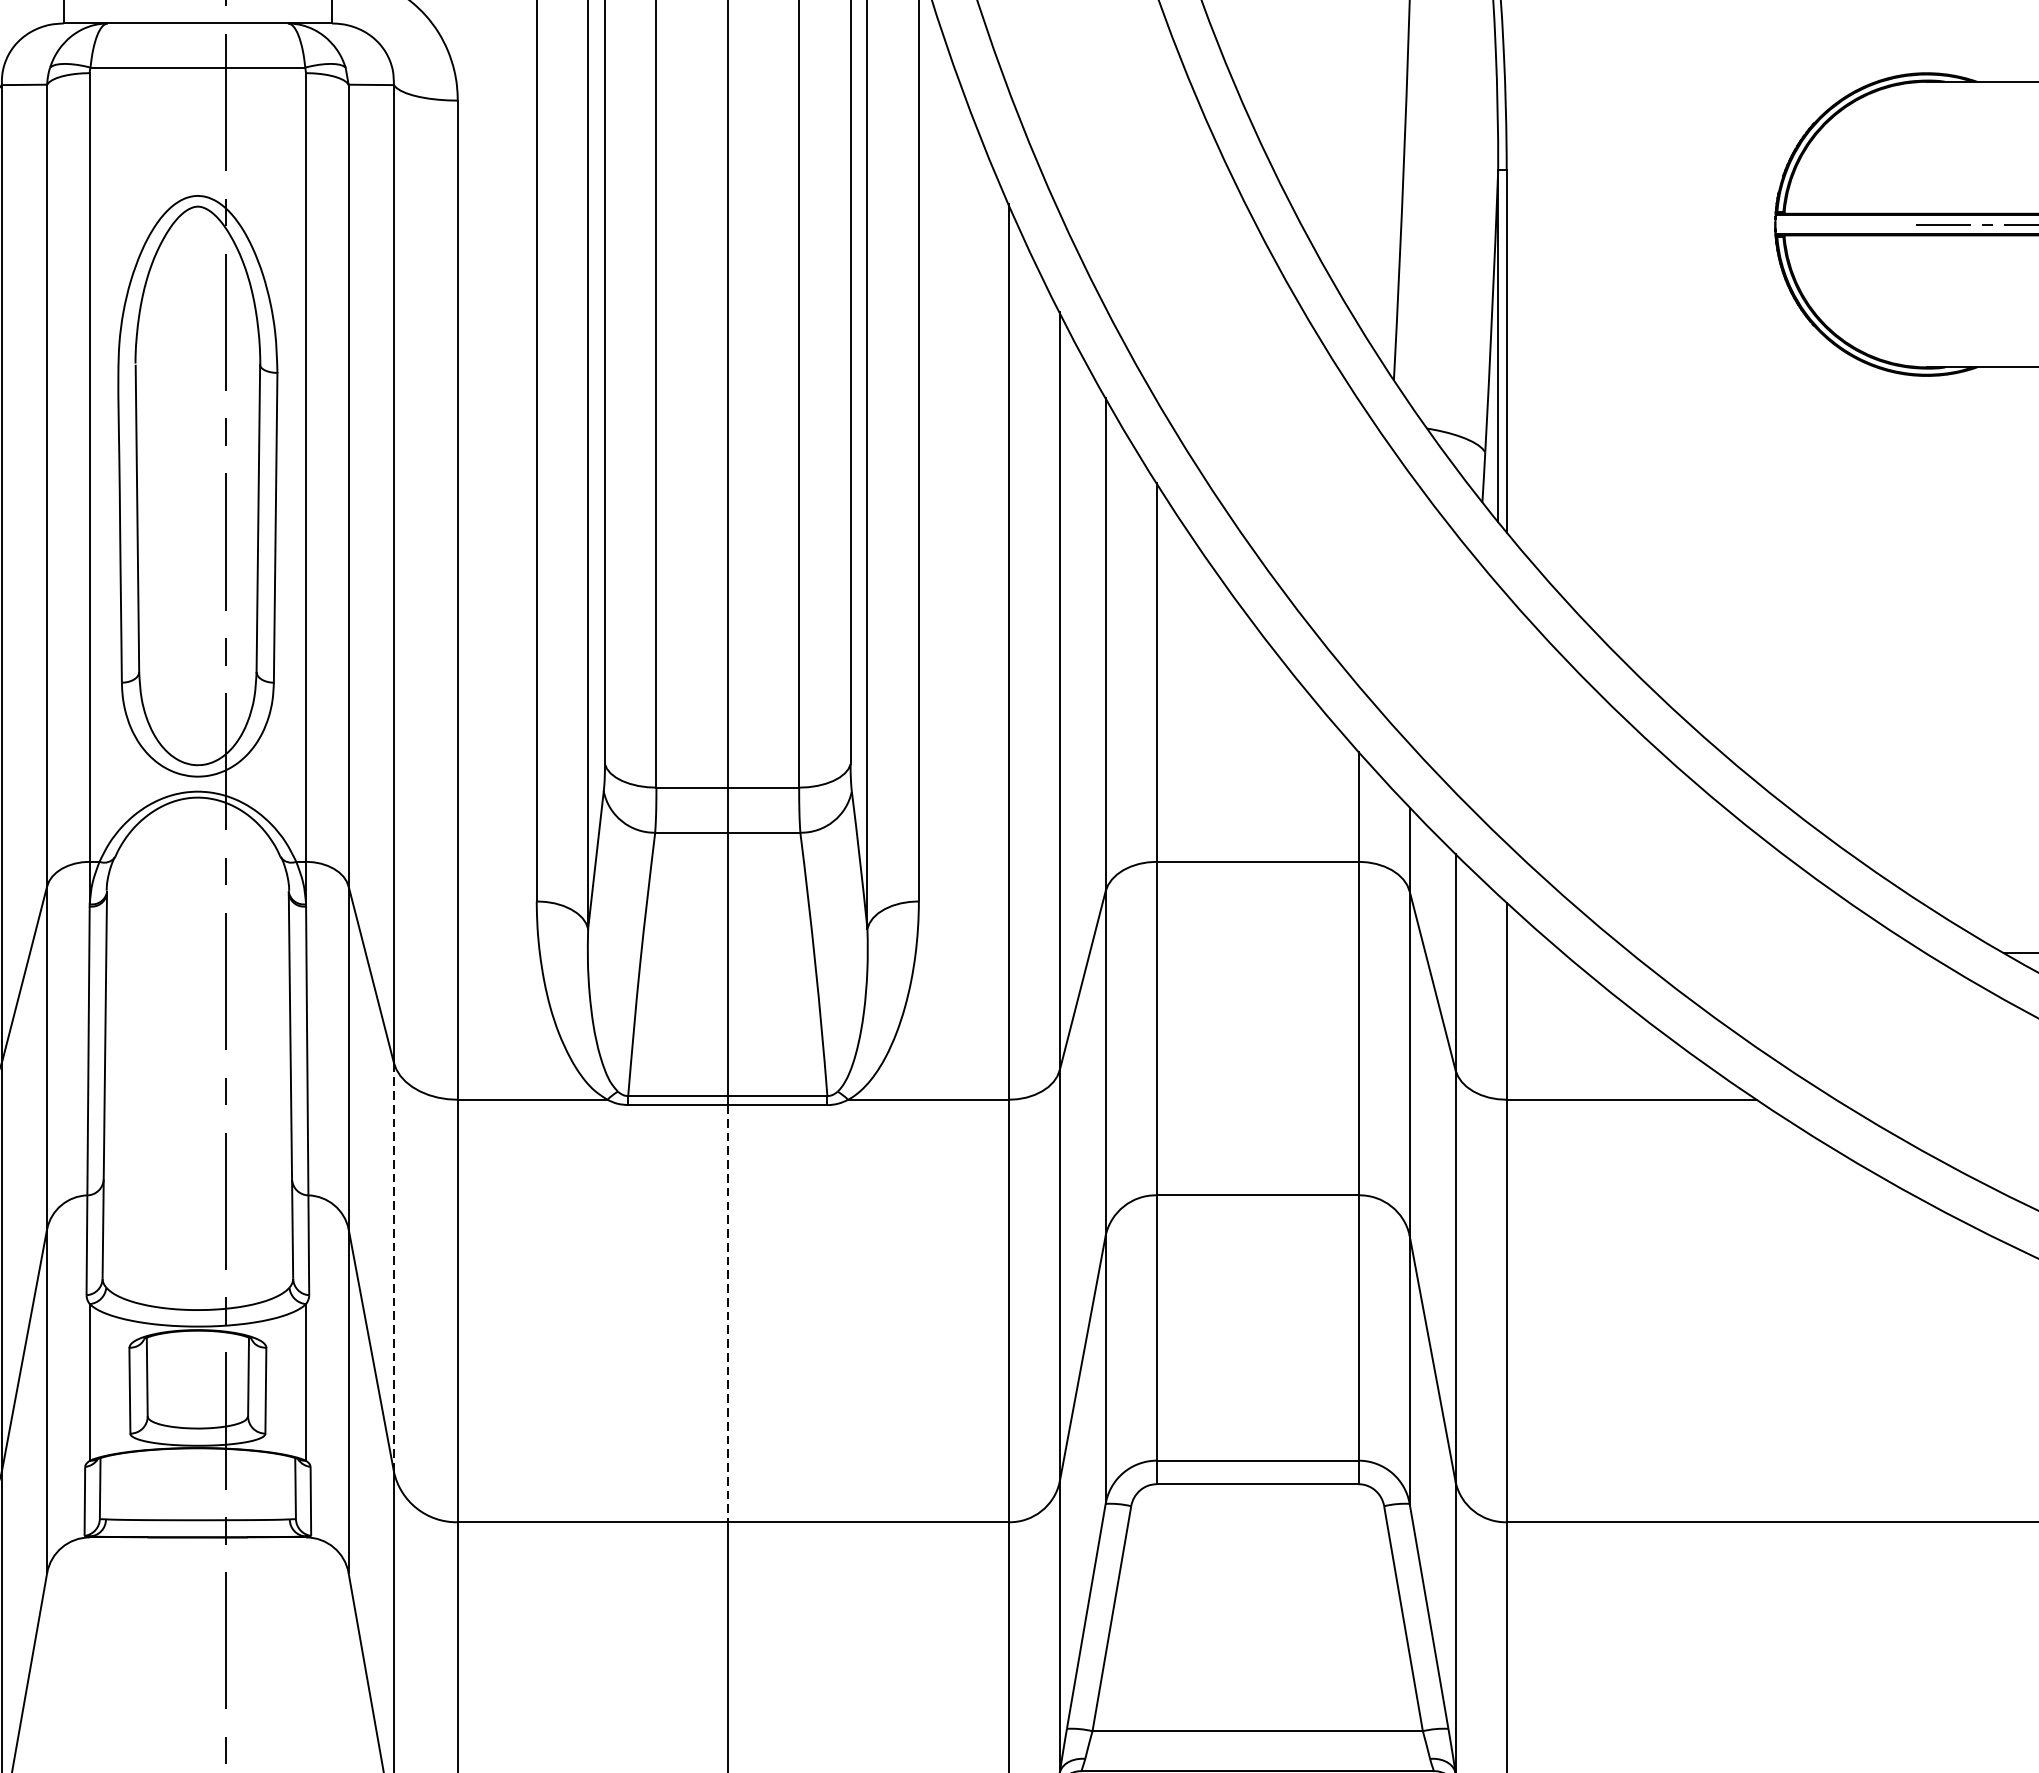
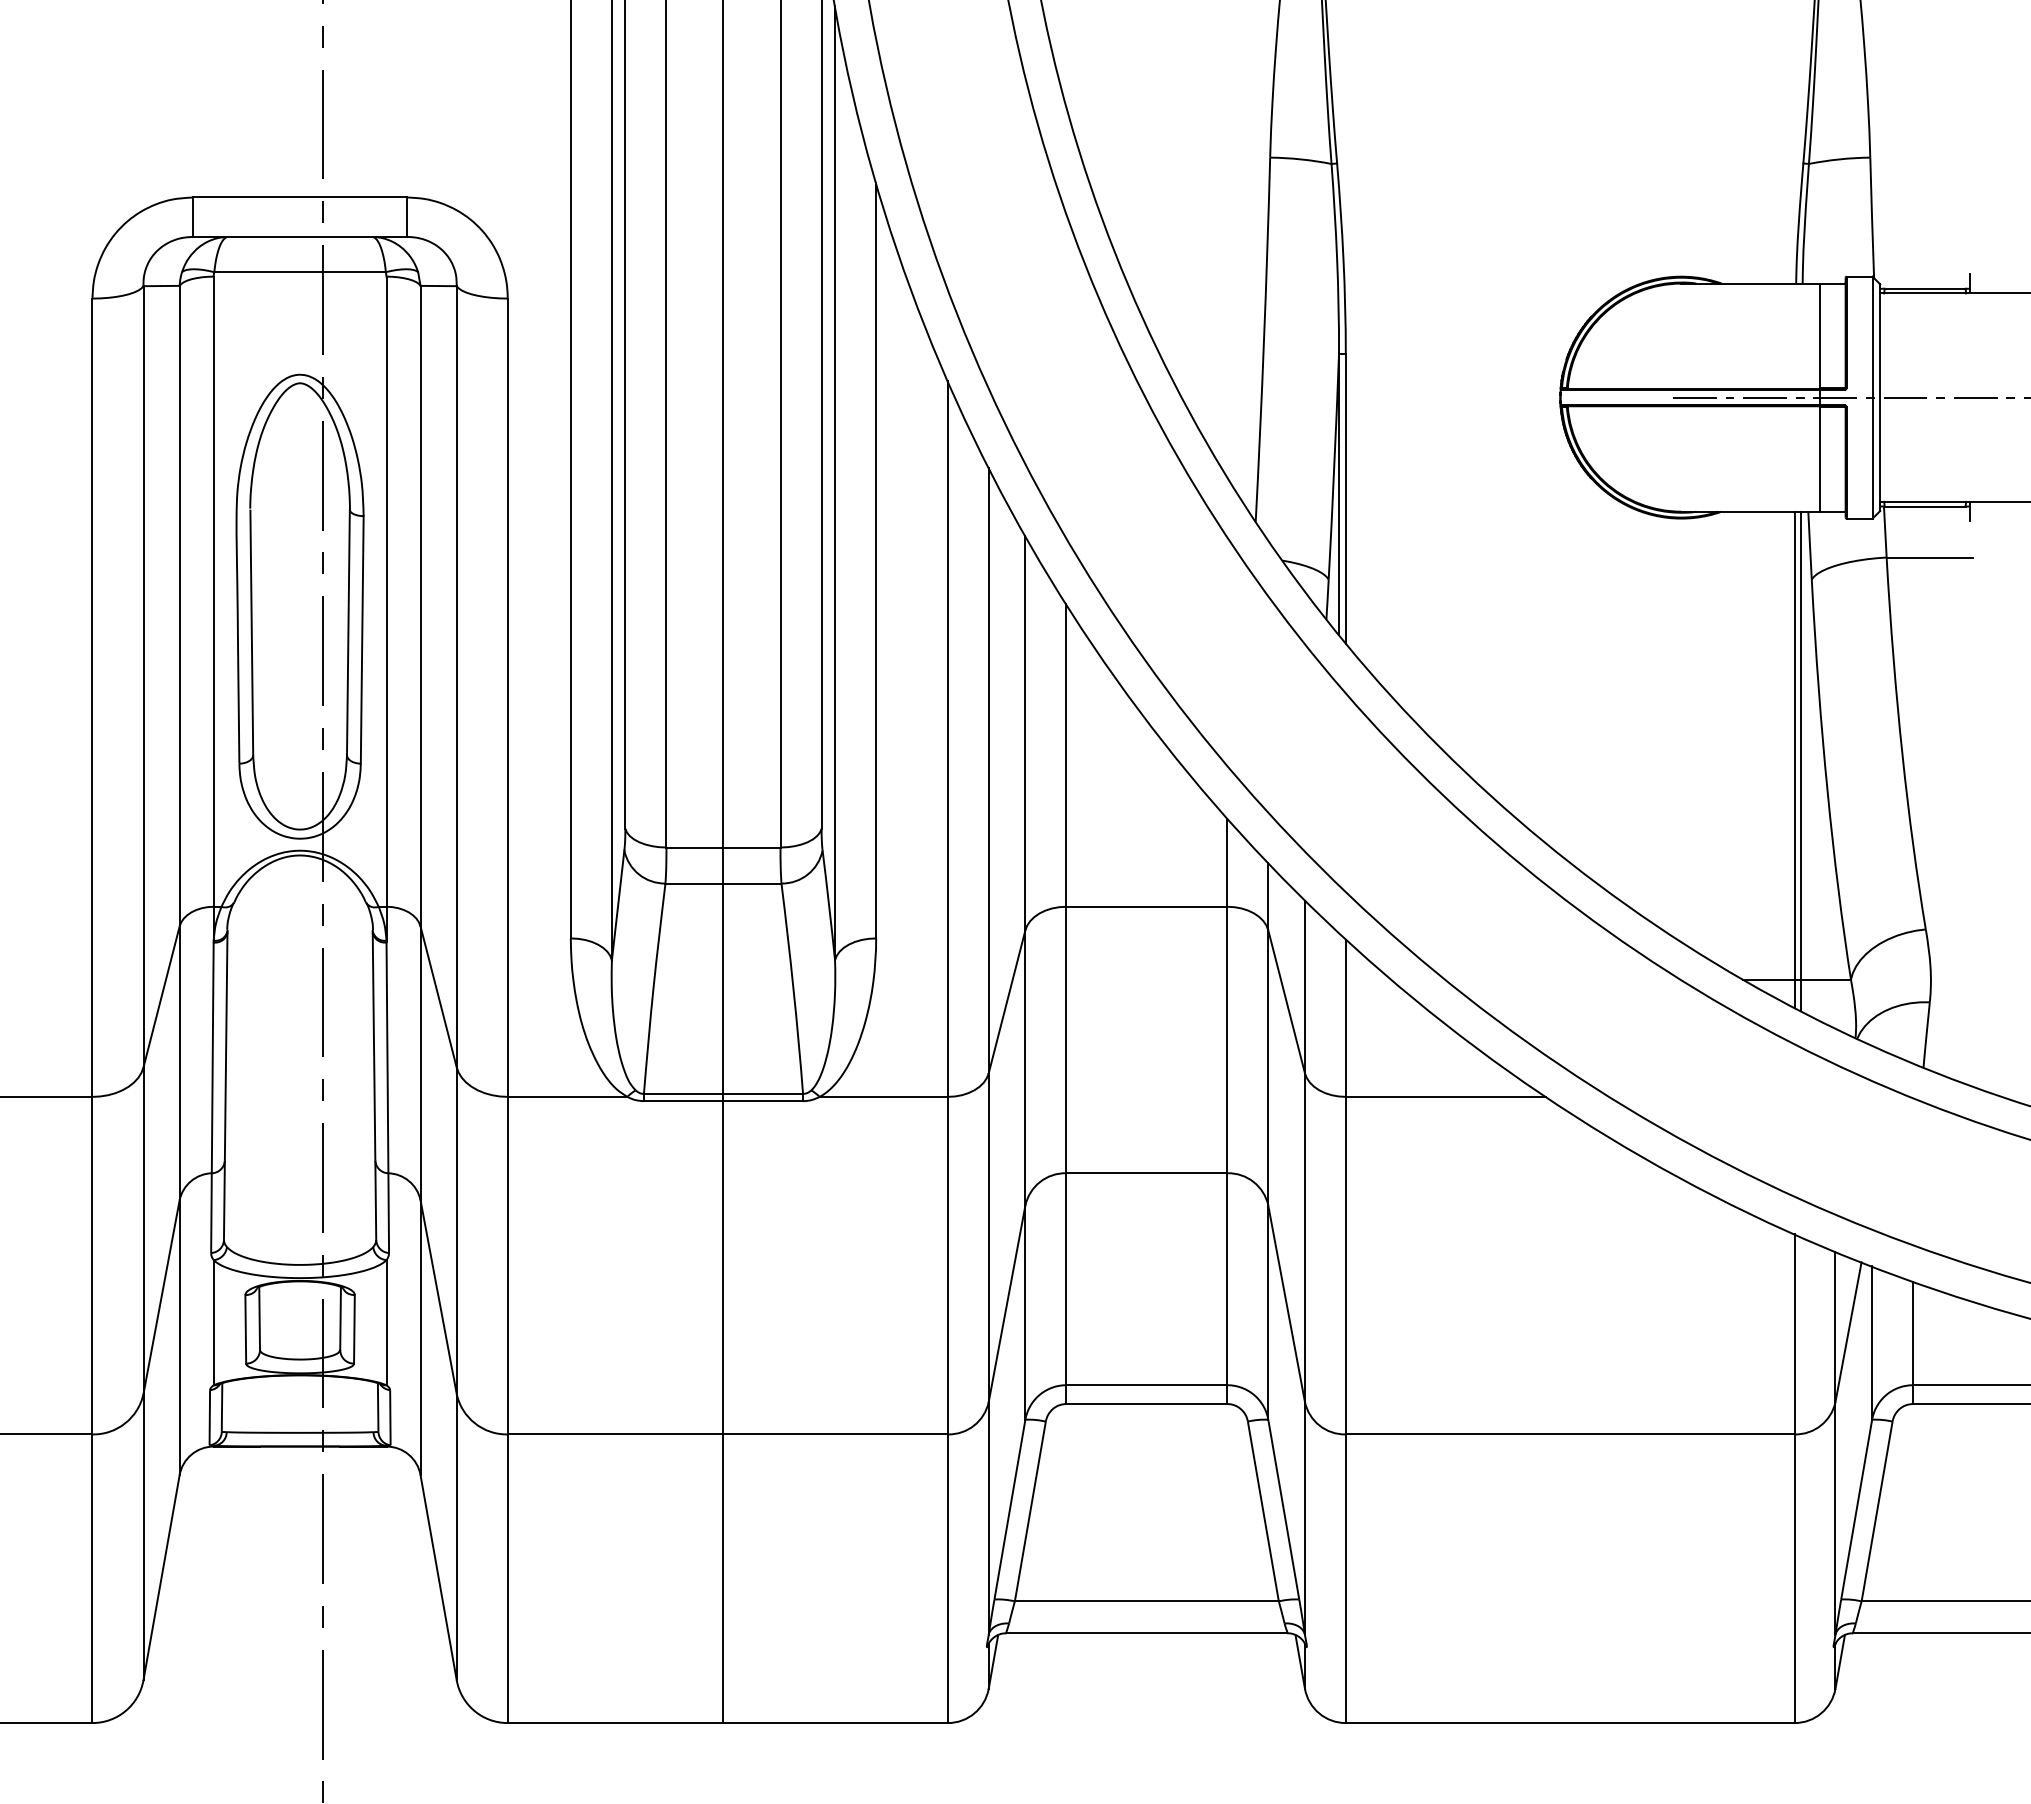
line: (393, 1266) -> (456, 1230), dashed -> solid
line: (727, 1313) -> (723, 1267), dashed -> solid

